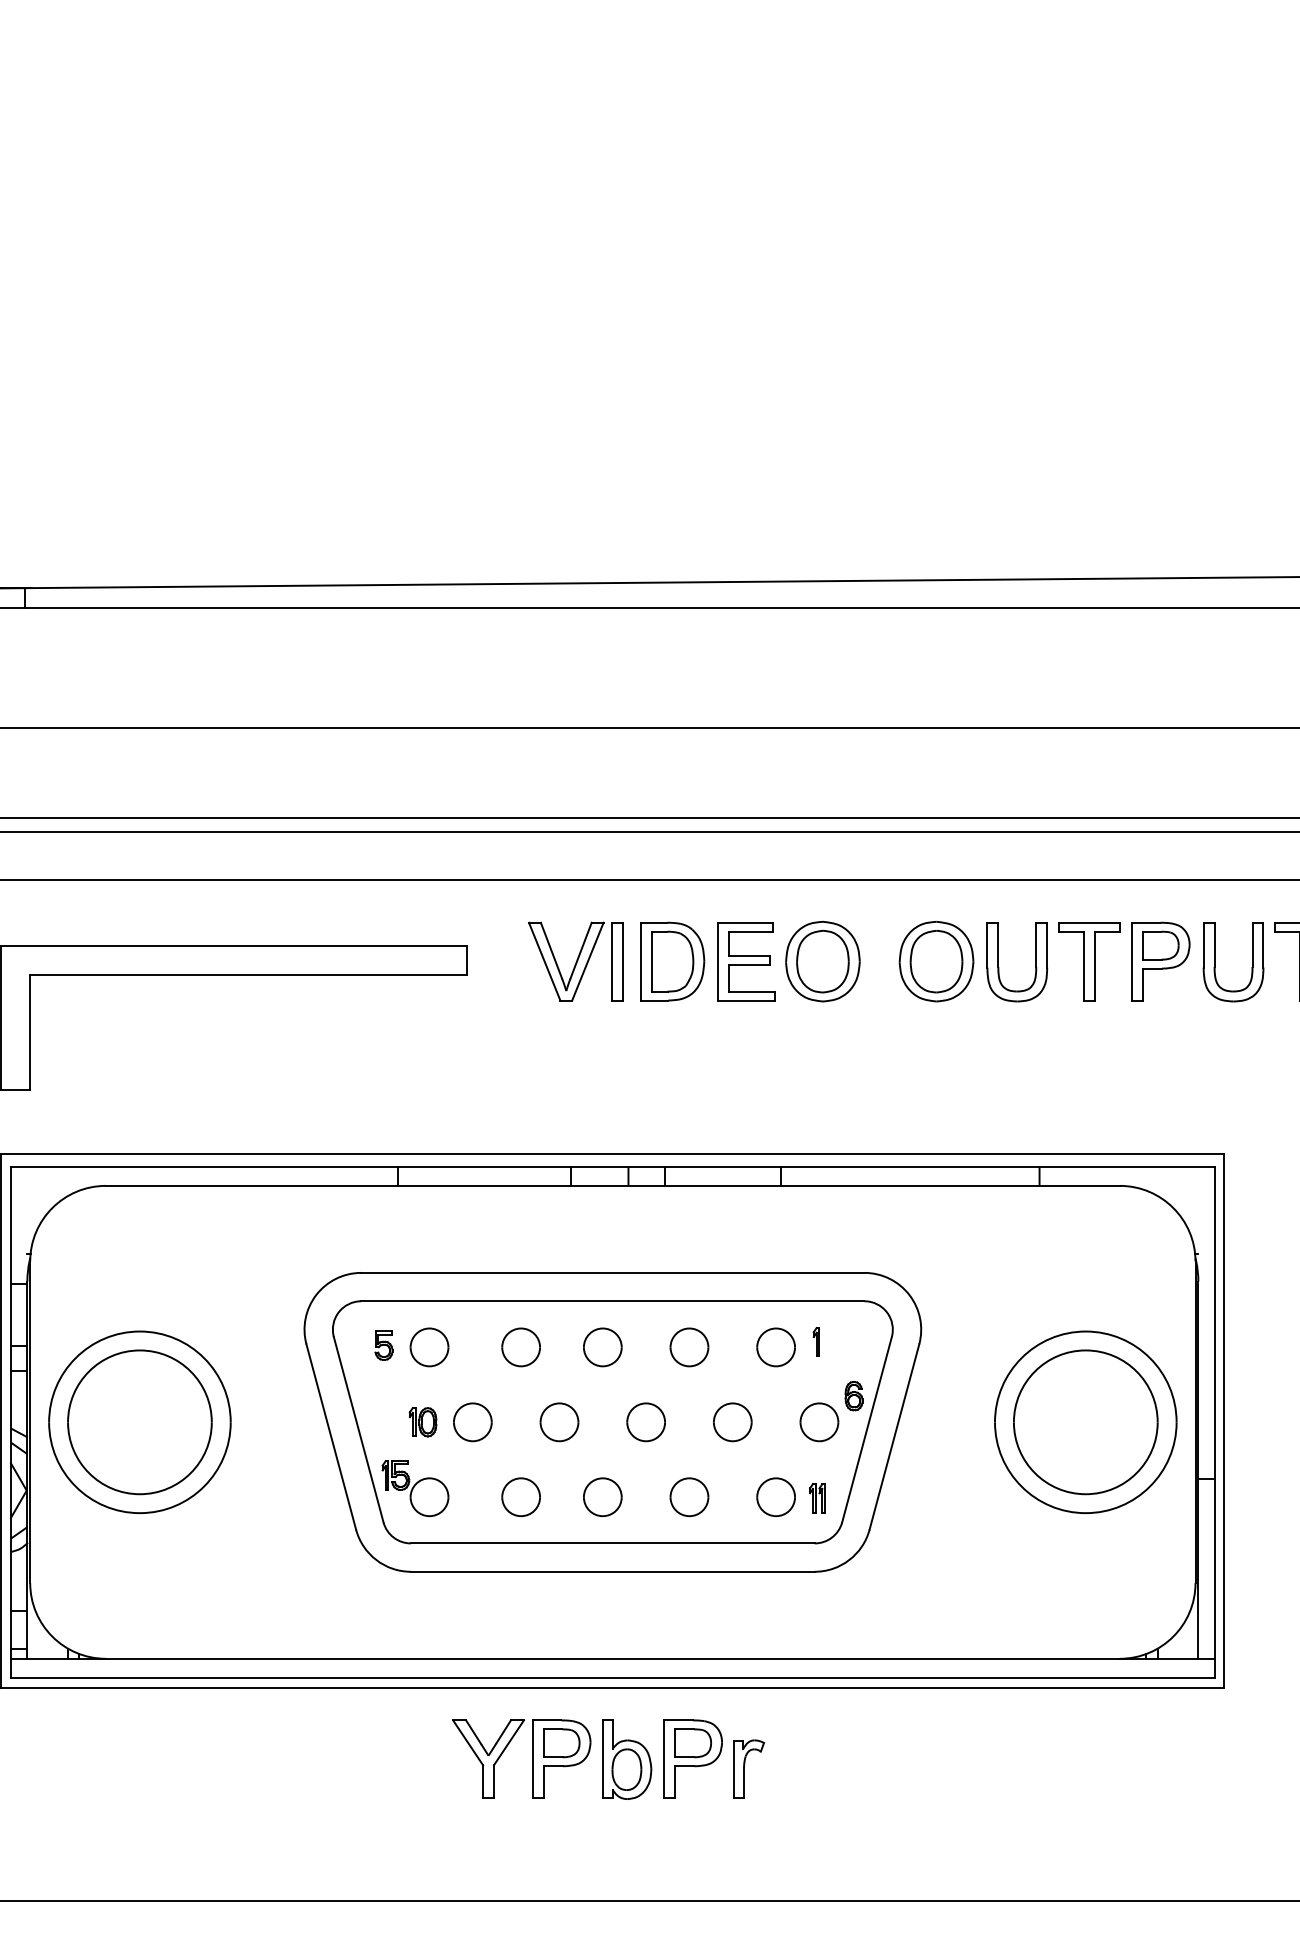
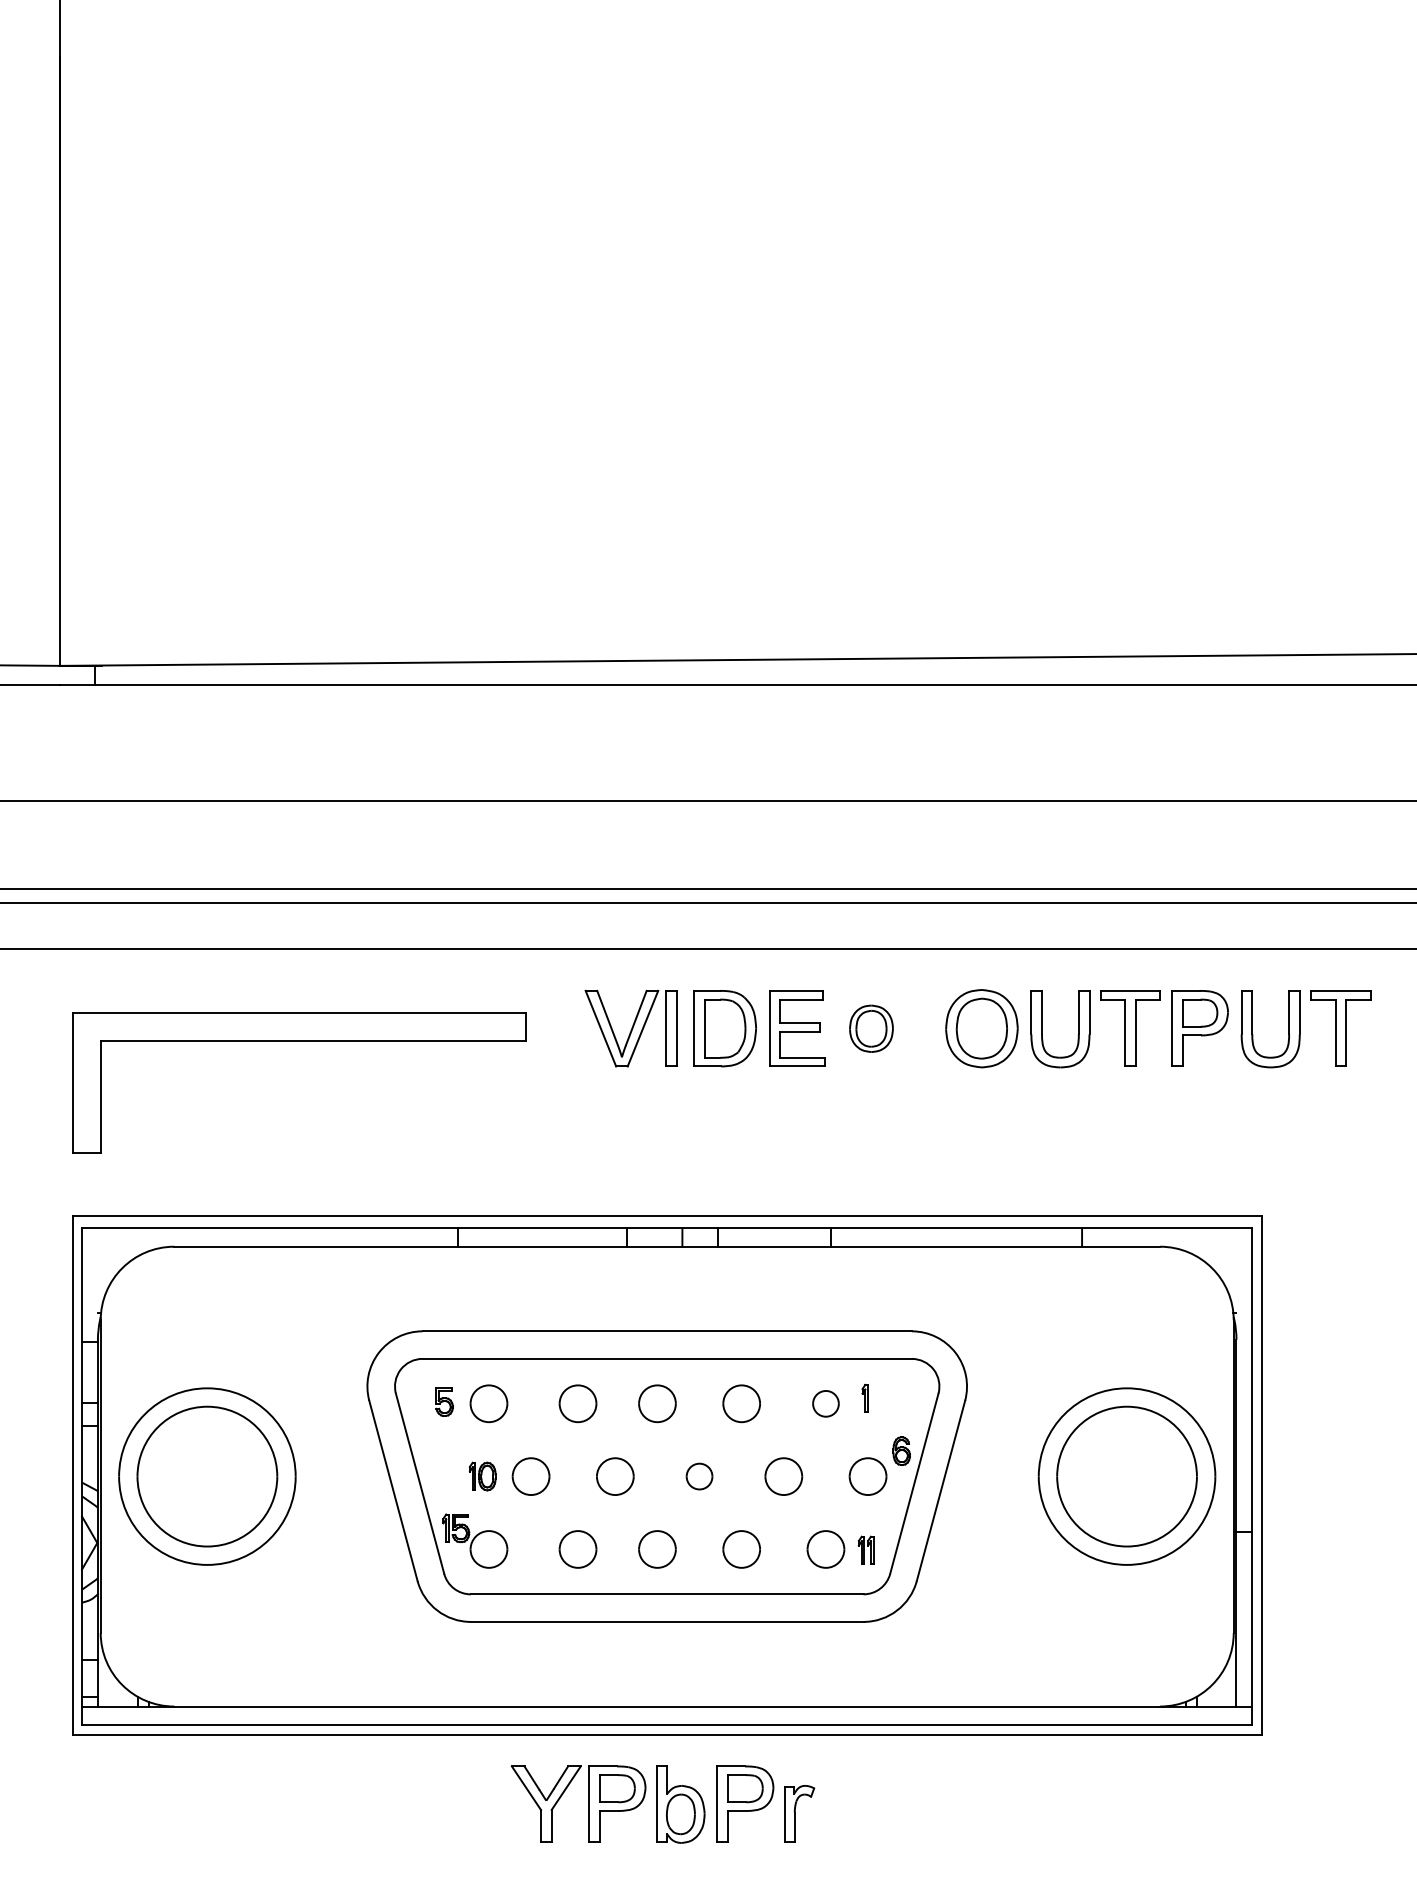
part: (822, 961) -> (871, 1028), size x0.6
part: (775, 1347) -> (825, 1403), size x0.7
part: (646, 1422) -> (699, 1476), size x0.7

